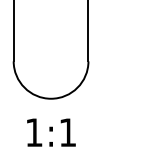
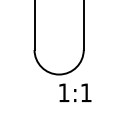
text: (51, 132) -> (75, 92), moved

